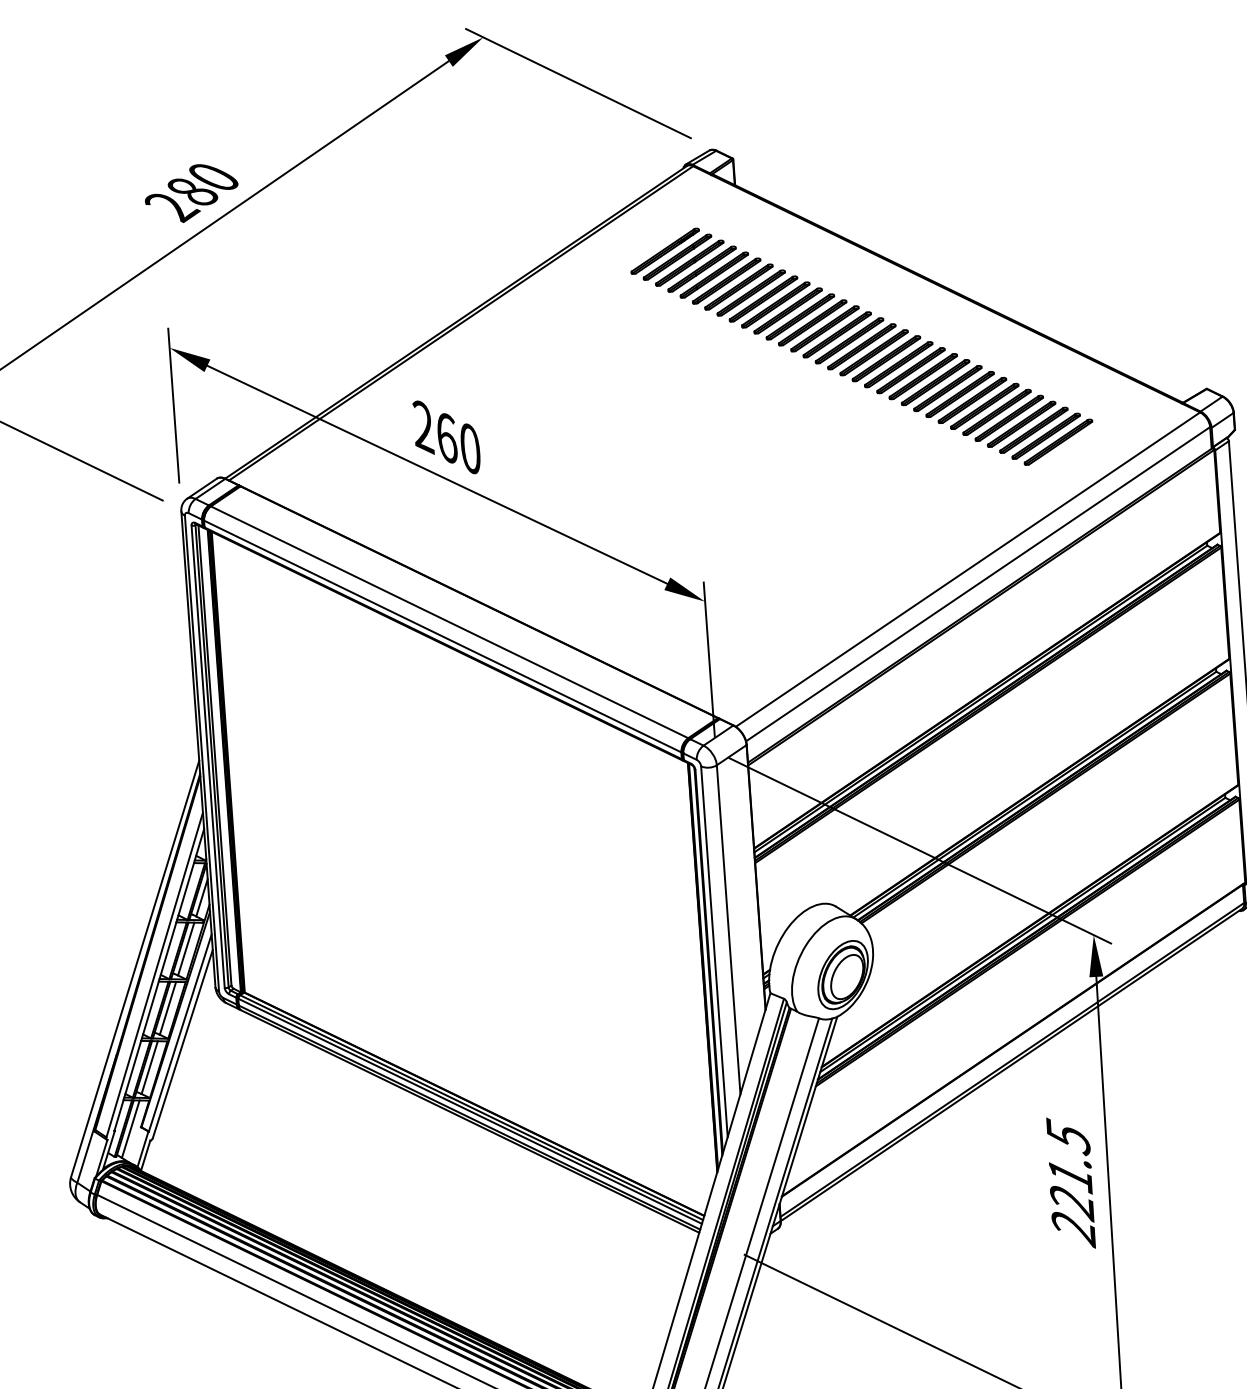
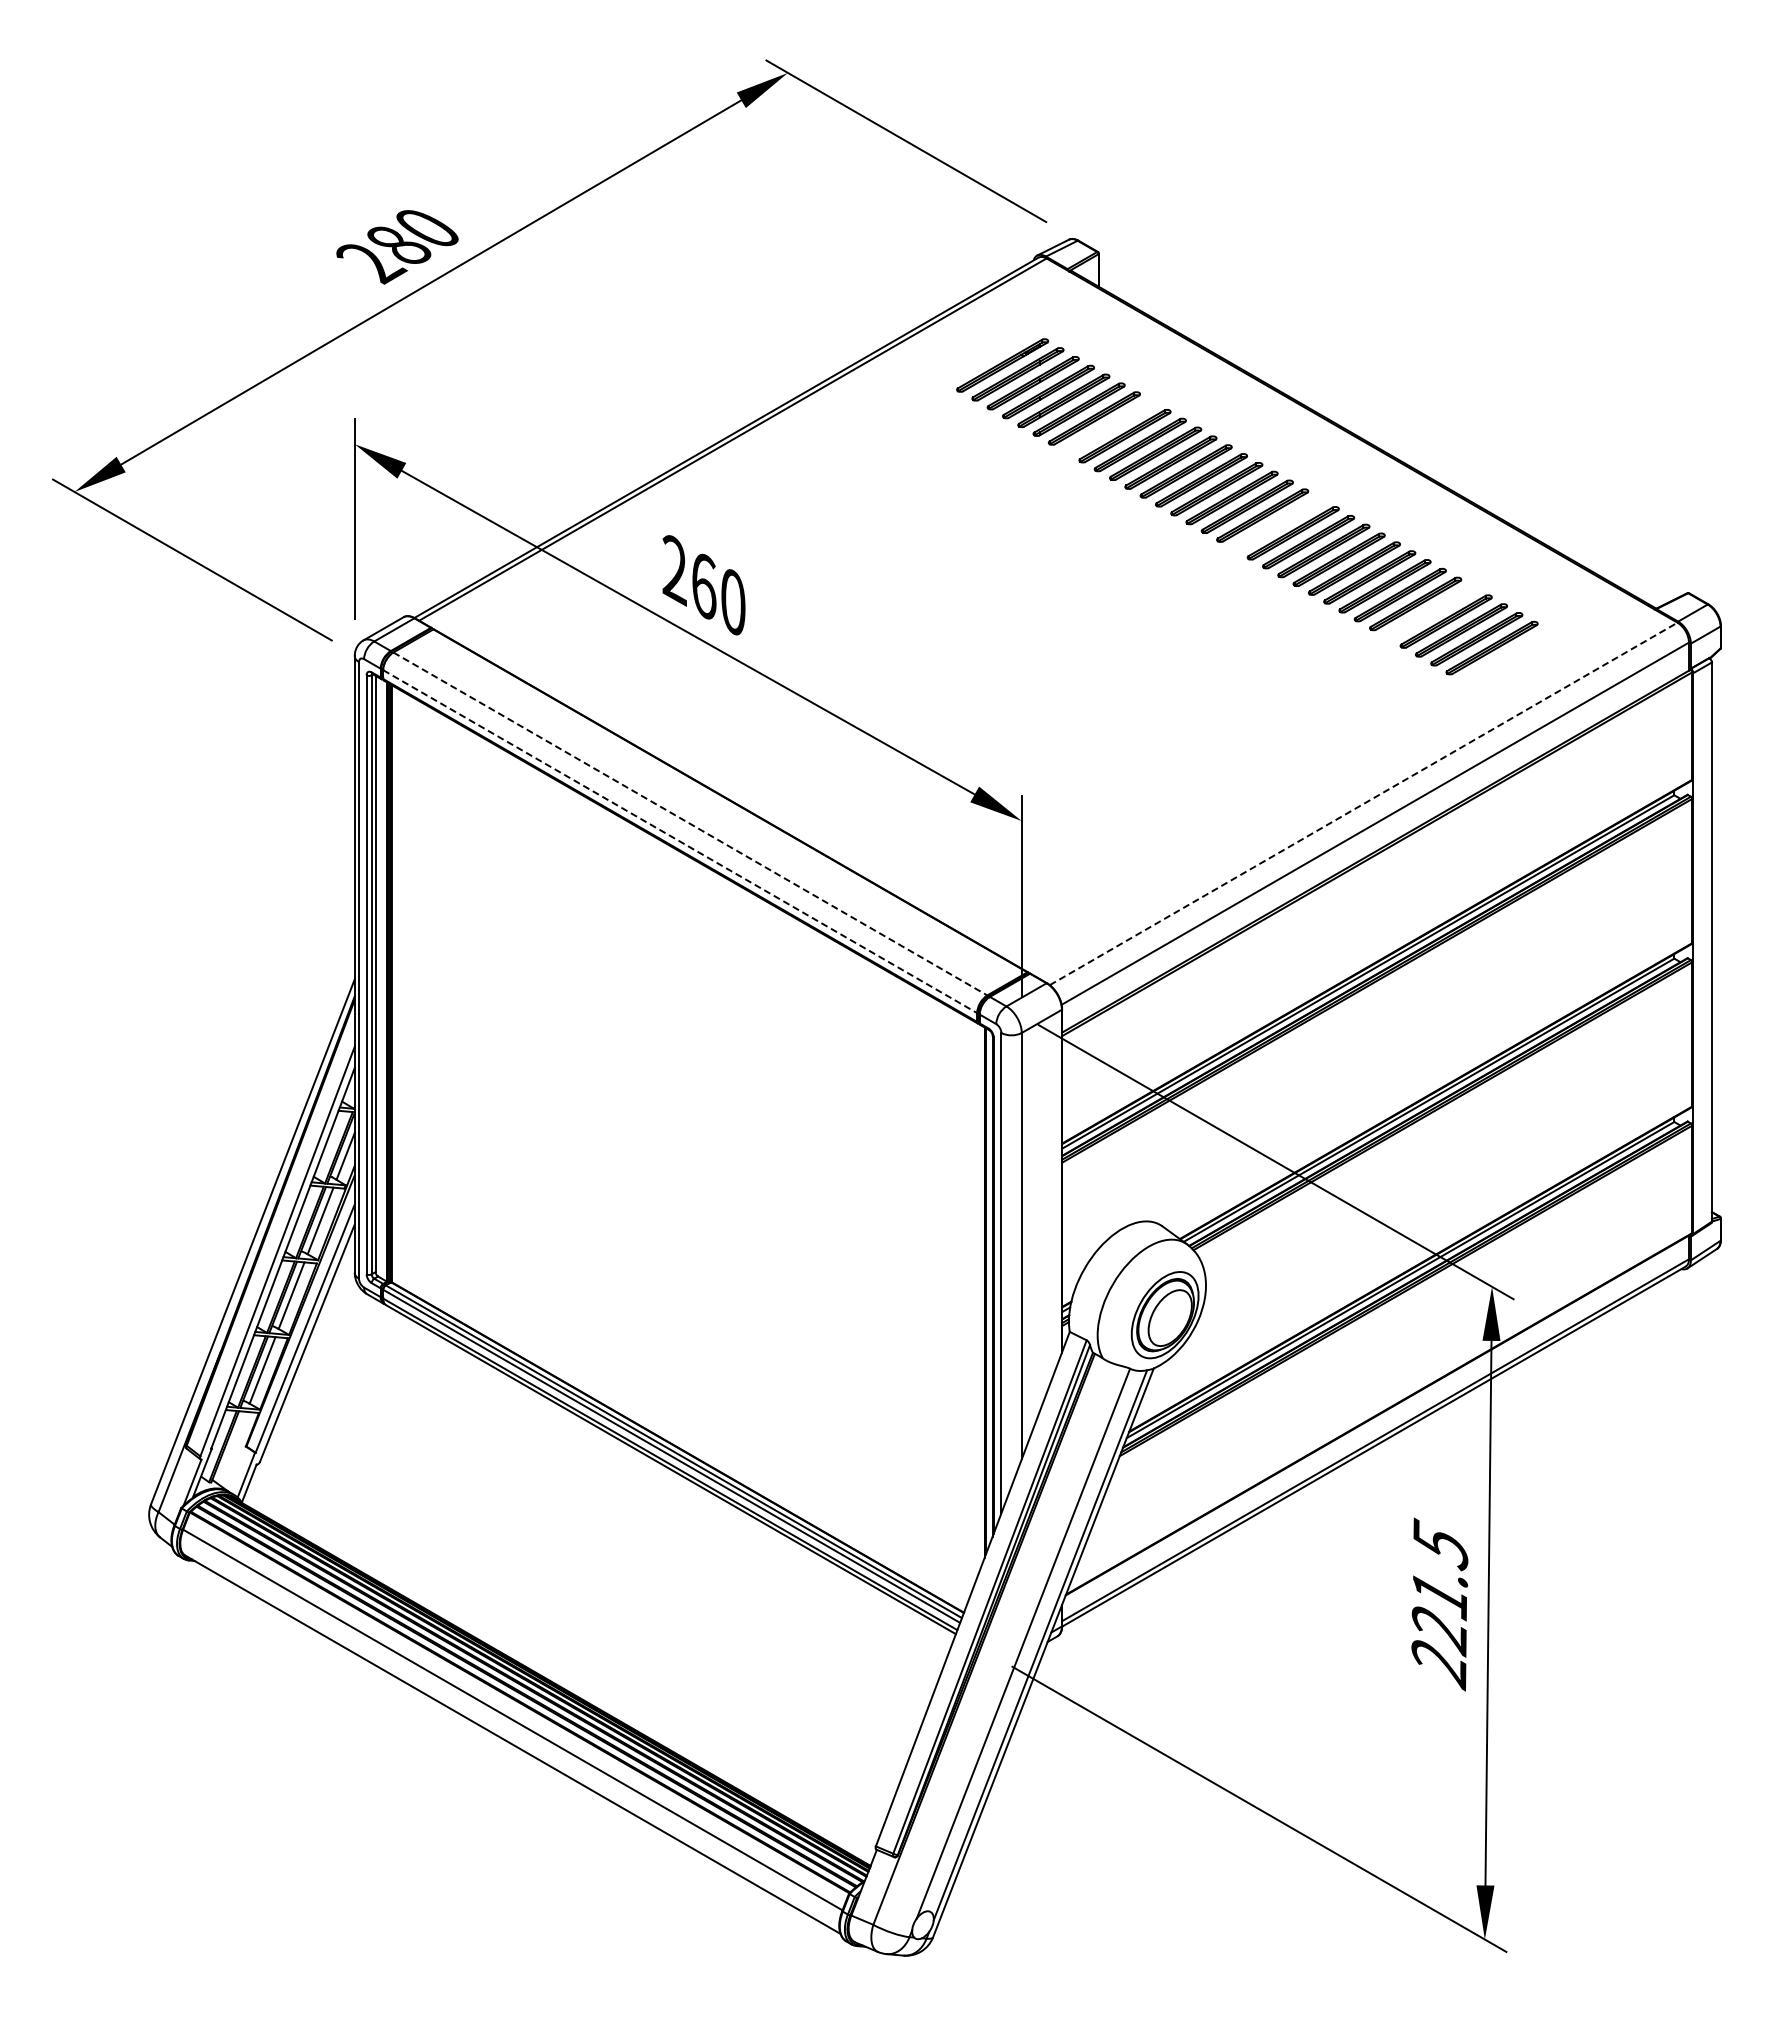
part: (751, 293) -> (1109, 427), removed
part: (886, 358) -> (1277, 524), removed
part: (1008, 418) -> (1430, 612), removed
line: (968, 569) -> (1364, 803), solid -> dashed
line: (449, 621) -> (690, 823), solid -> dashed
line: (442, 636) -> (680, 841), solid -> dashed
line: (130, 1128) -> (232, 1447), removed

